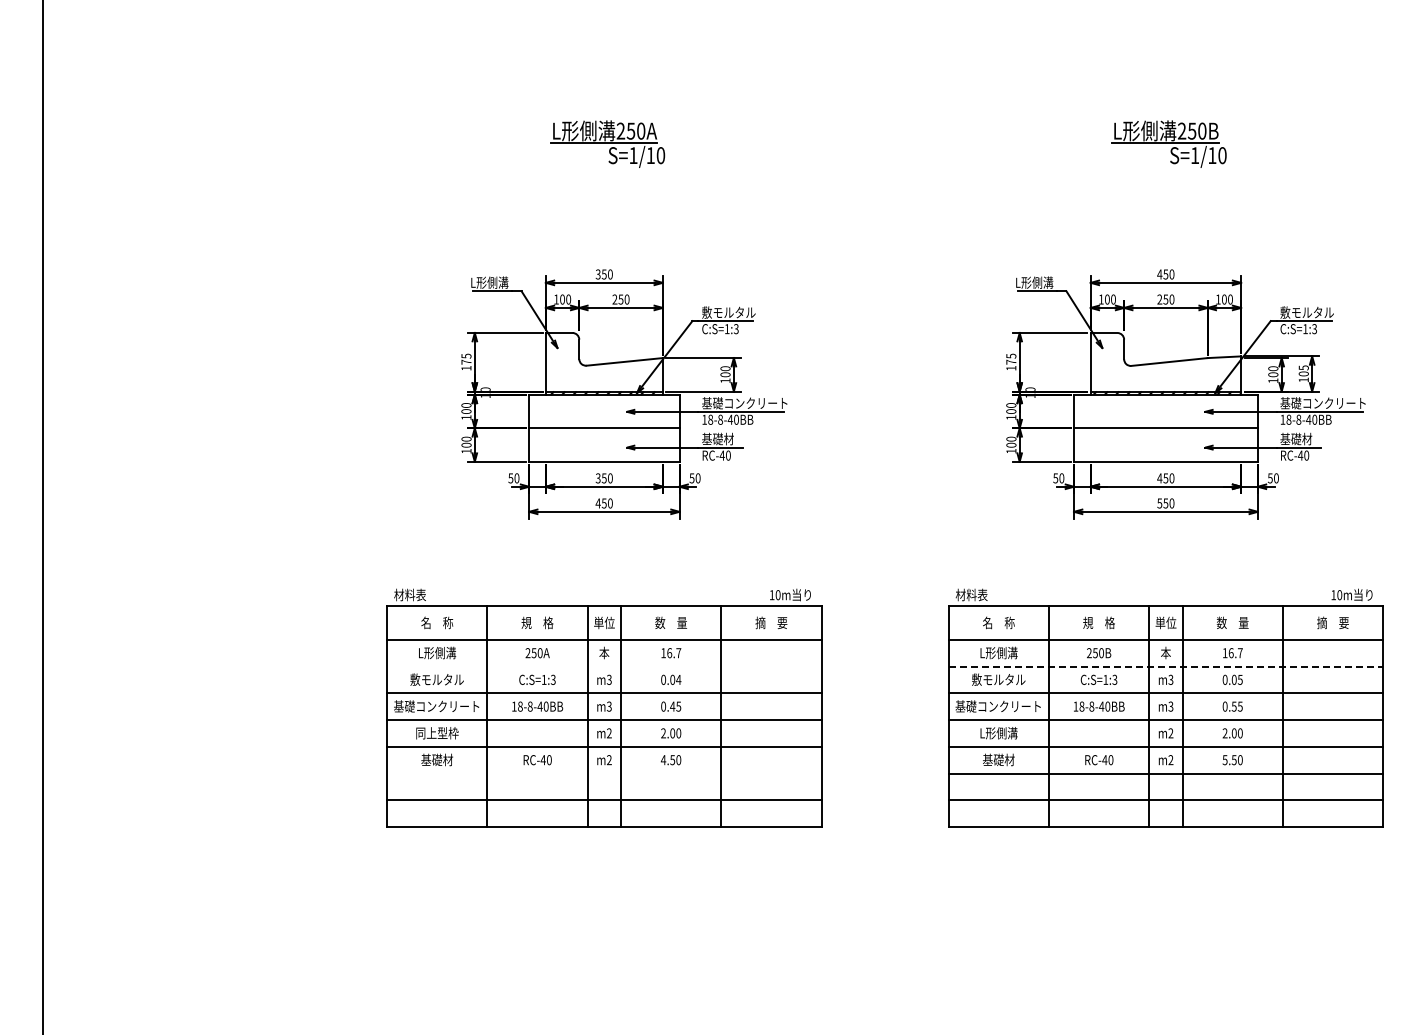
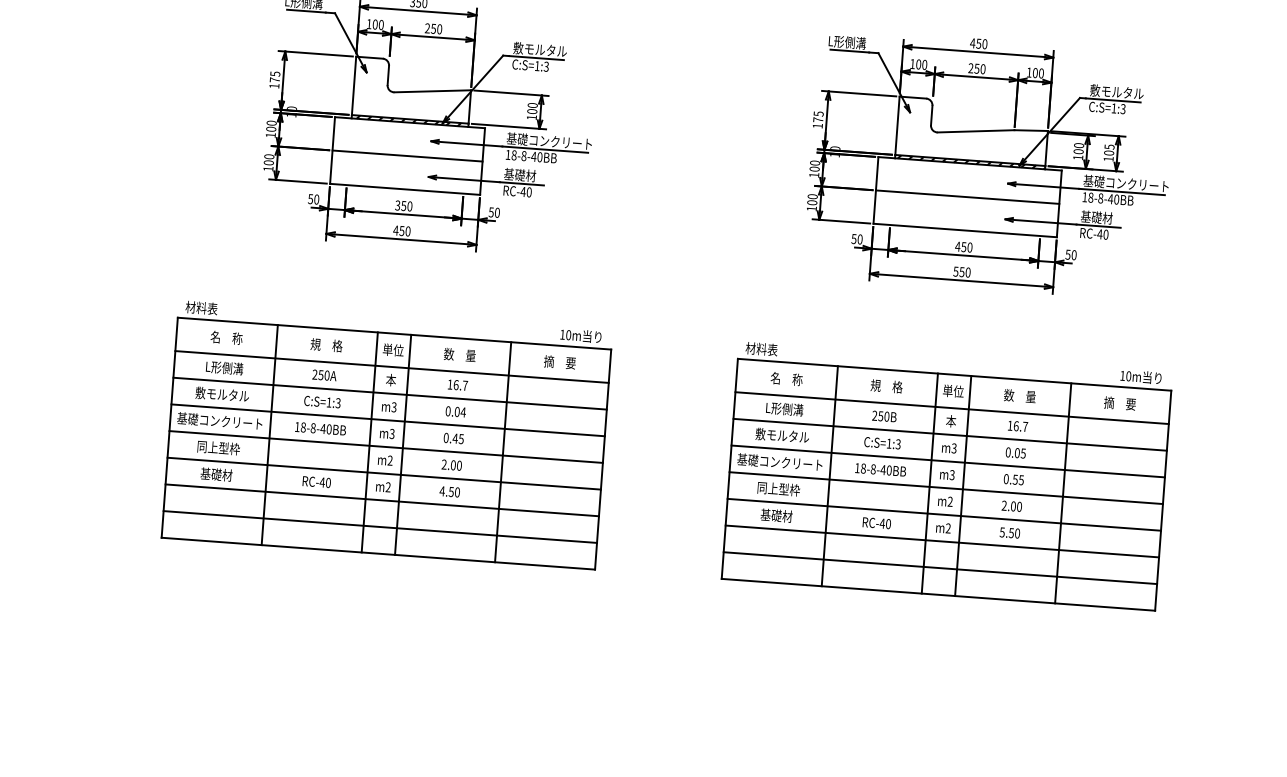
line: (604, 666) -> (390, 393), added
line: (1166, 666) -> (950, 434), dashed -> solid
text: (998, 733) -> (778, 489), L形側溝 -> 同上型枠
line: (604, 773) -> (382, 500), added

